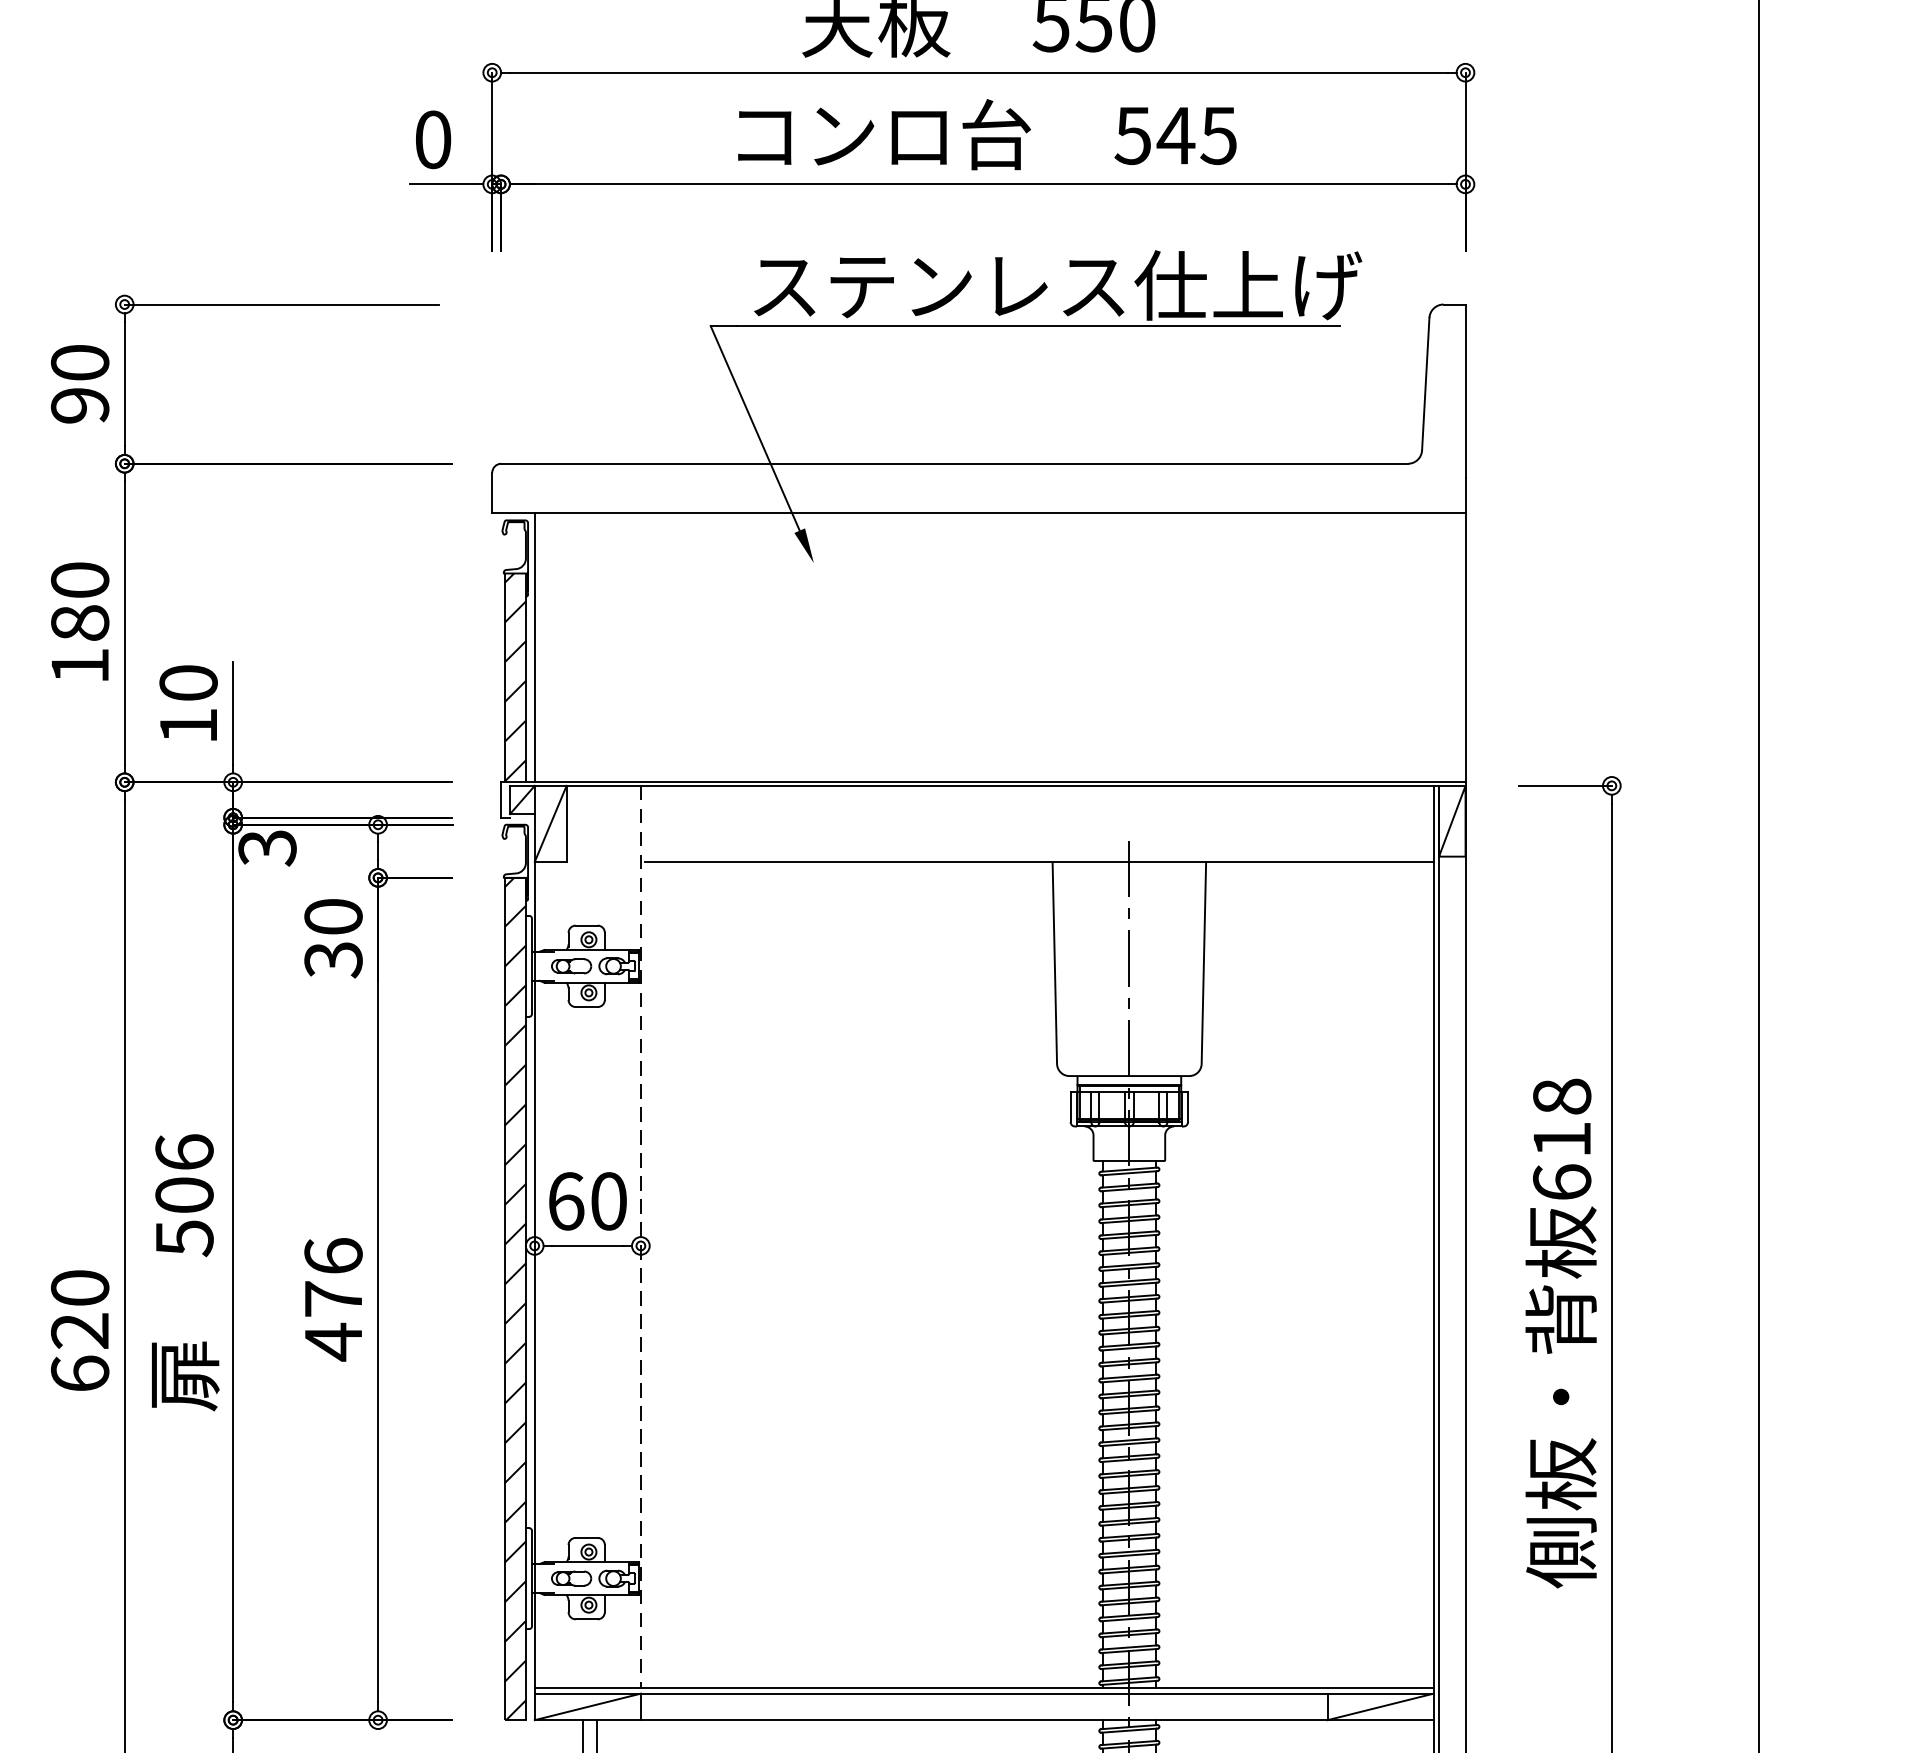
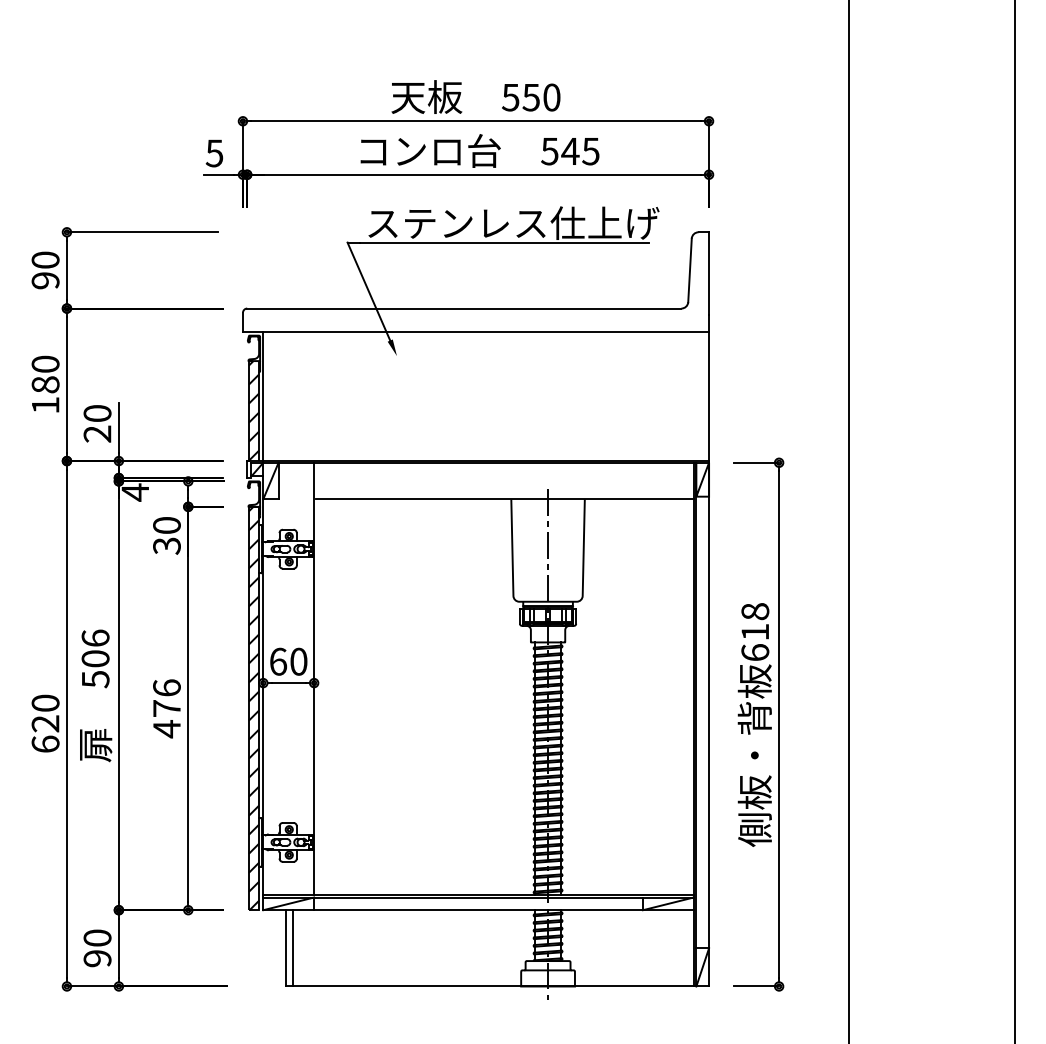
text: (432, 140) -> (214, 153), 0 -> 5
text: (188, 724) -> (97, 433), 10 -> 20
text: (267, 847) -> (135, 492), 3 -> 4
line: (641, 1238) -> (314, 679), dashed -> solid

